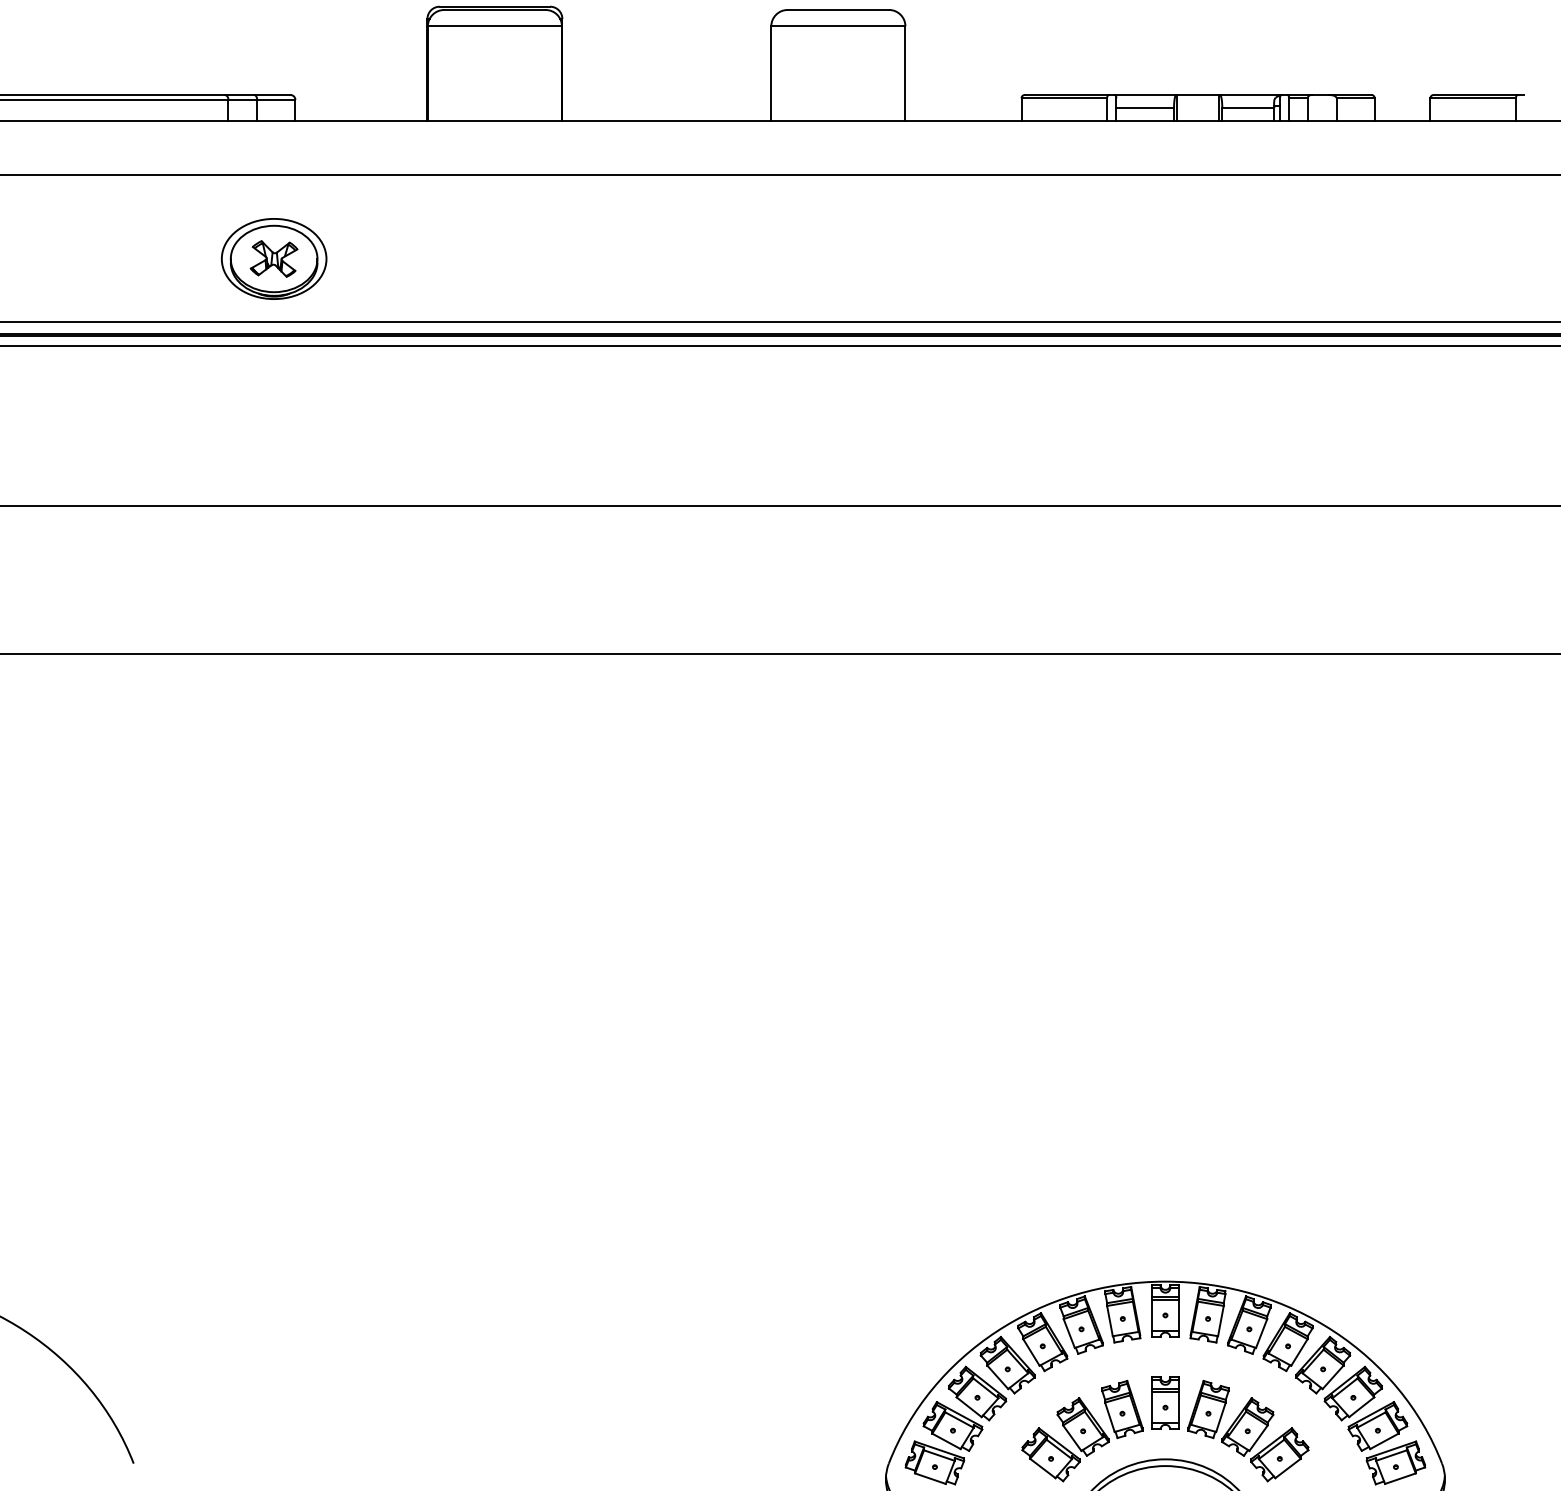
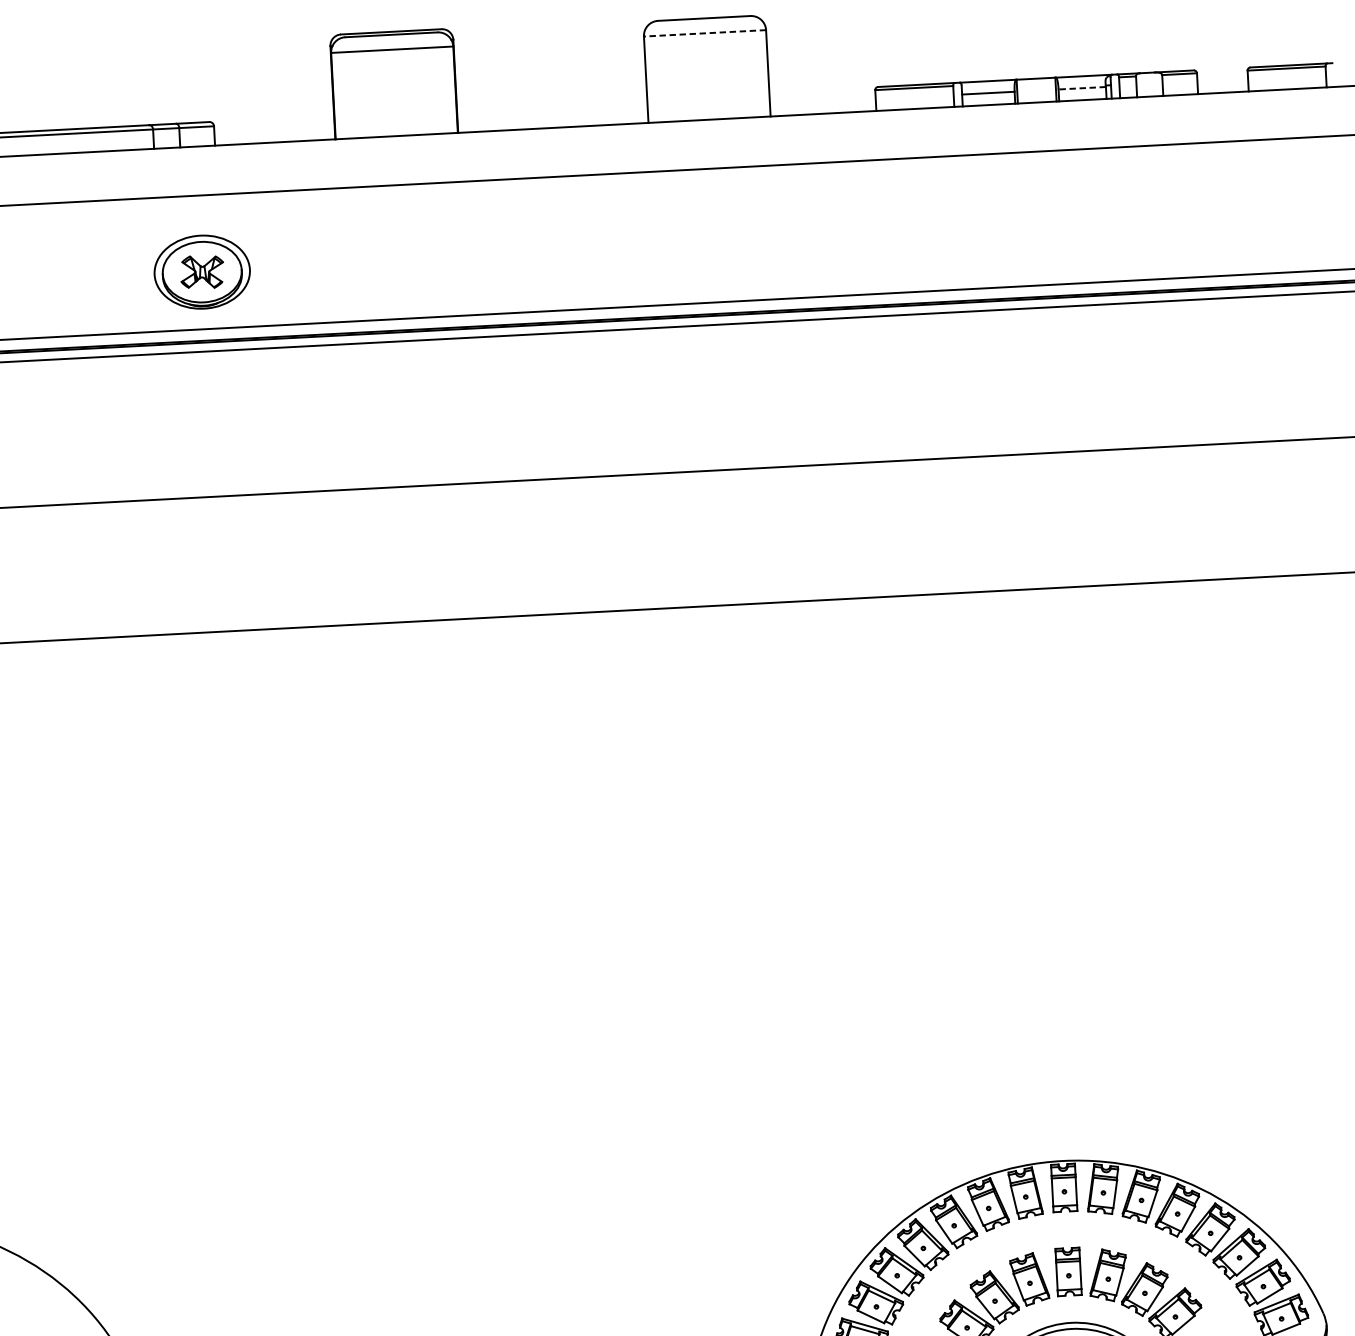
line: (837, 26) -> (704, 33), solid -> dashed
line: (1247, 108) -> (1081, 88), solid -> dashed

